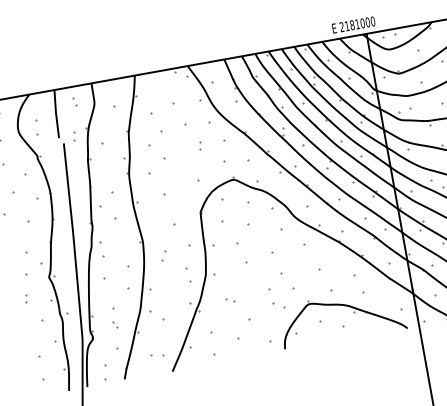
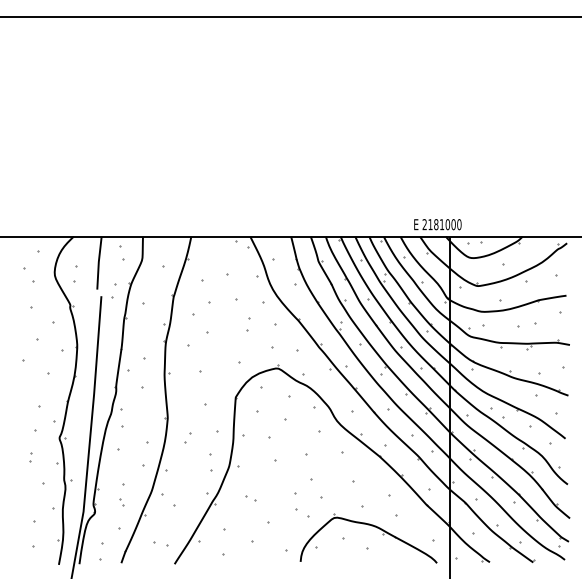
part: (74, 101) -> (121, 253), size x1.6
part: (73, 136) -> (113, 290), size x1.6
part: (200, 145) -> (248, 324), size x1.6

